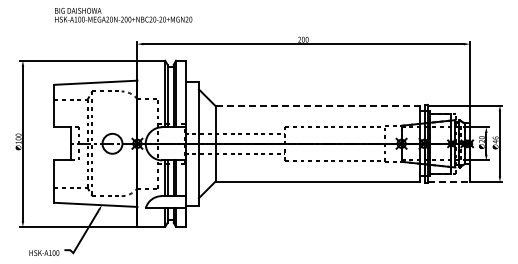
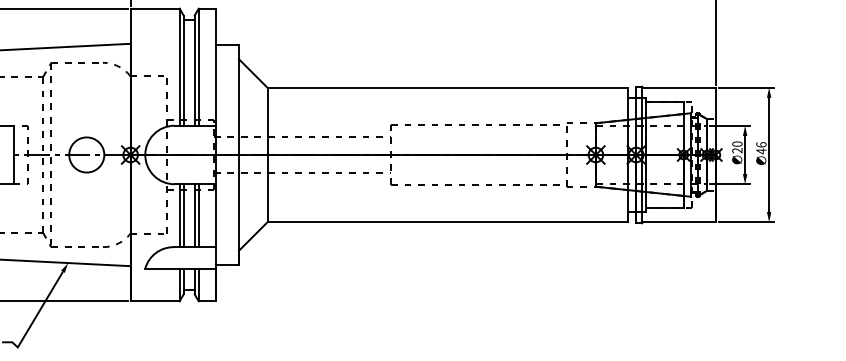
line: (318, 106) -> (449, 89), dashed -> solid
line: (449, 182) -> (680, 223), dashed -> solid

